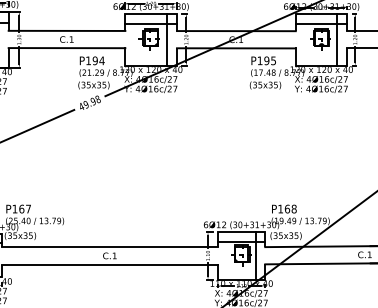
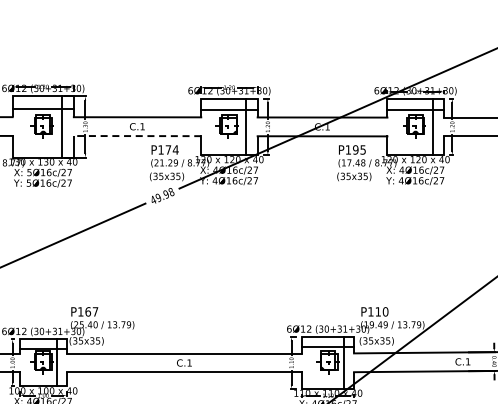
line: (66, 48) -> (137, 136), solid -> dashed
text: (95, 60) -> (168, 149), P194 -> P174
text: (290, 208) -> (381, 311), P168 -> P110

